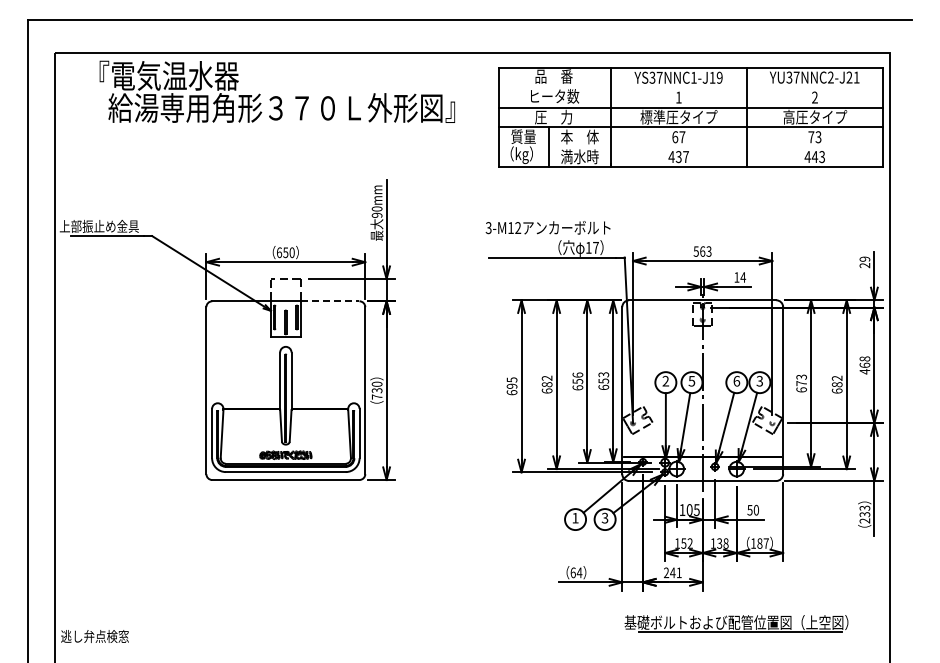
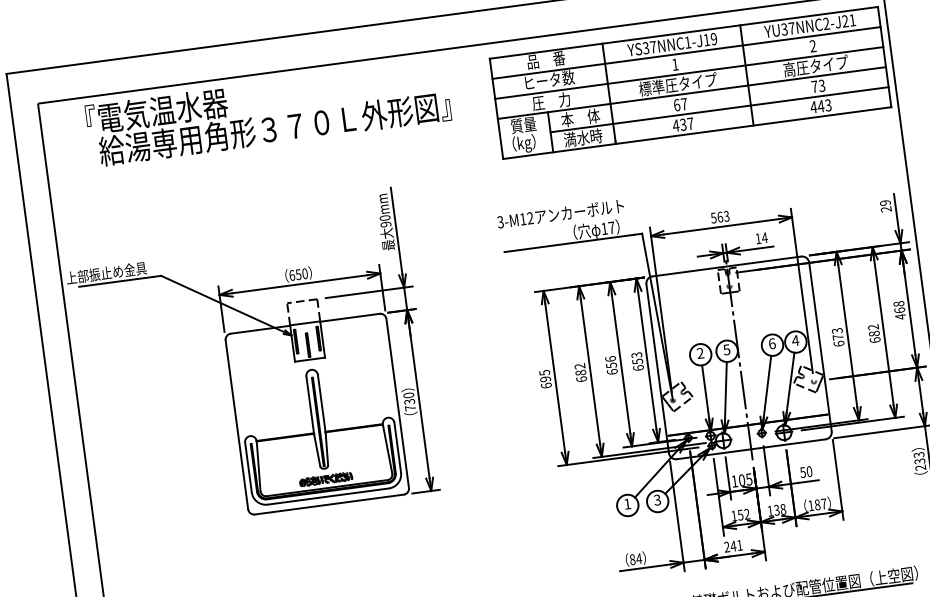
line: (691, 87) -> (686, 52), added
line: (715, 147) -> (719, 110), added
line: (330, 301) -> (350, 317), dashed -> solid
text: (759, 380) -> (795, 339), 3 -> 4
text: (572, 572) -> (631, 559), 64 -> 84

